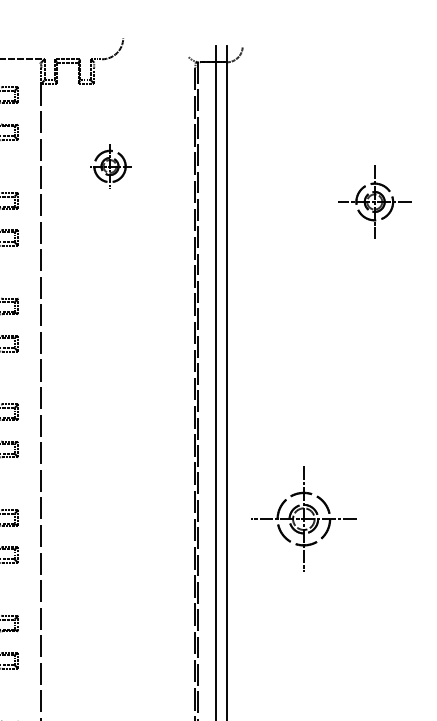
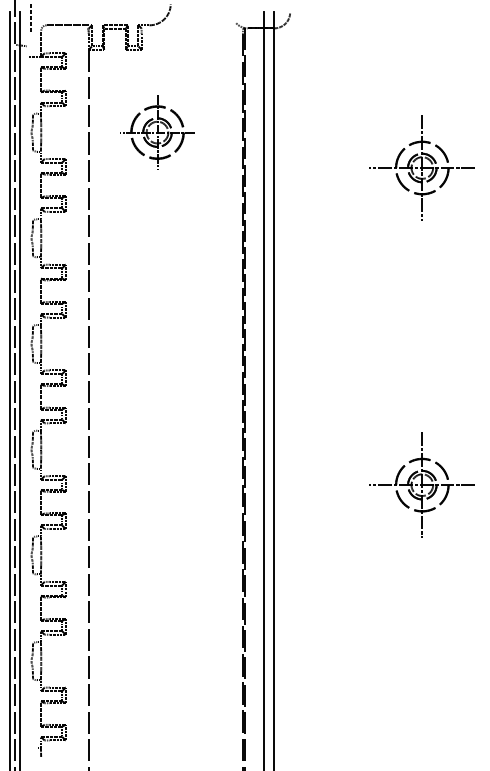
part: (110, 166) -> (157, 132), size x1.67
part: (374, 201) -> (421, 167), size x1.43
part: (303, 518) -> (421, 484), moved

